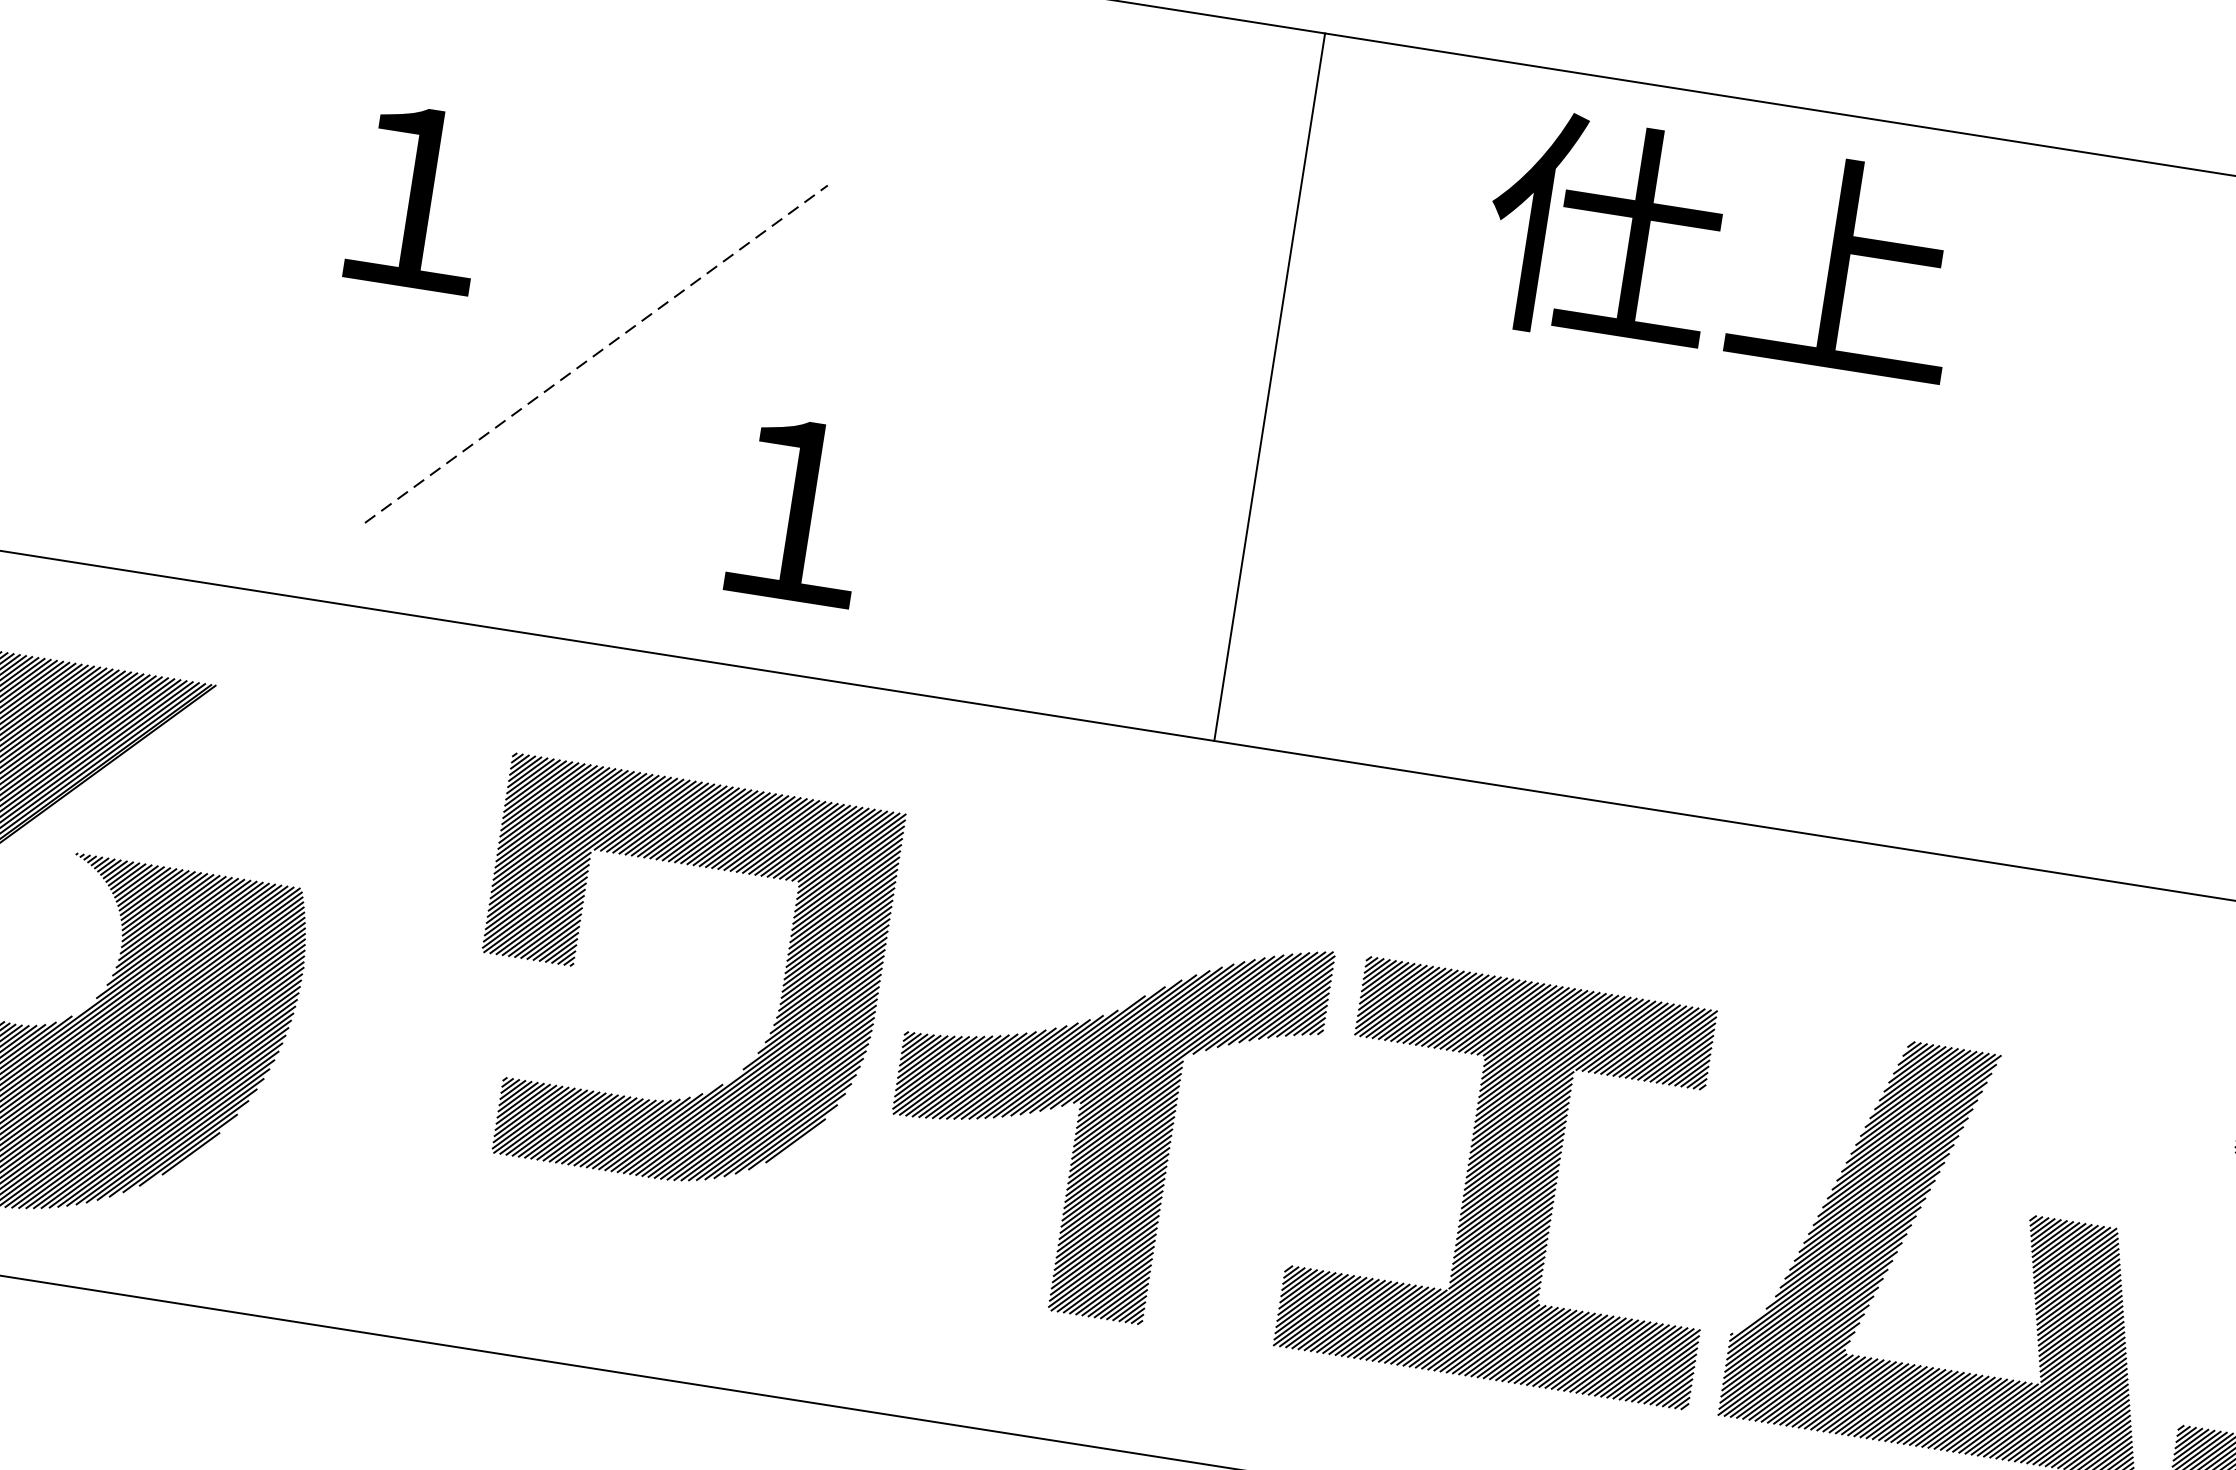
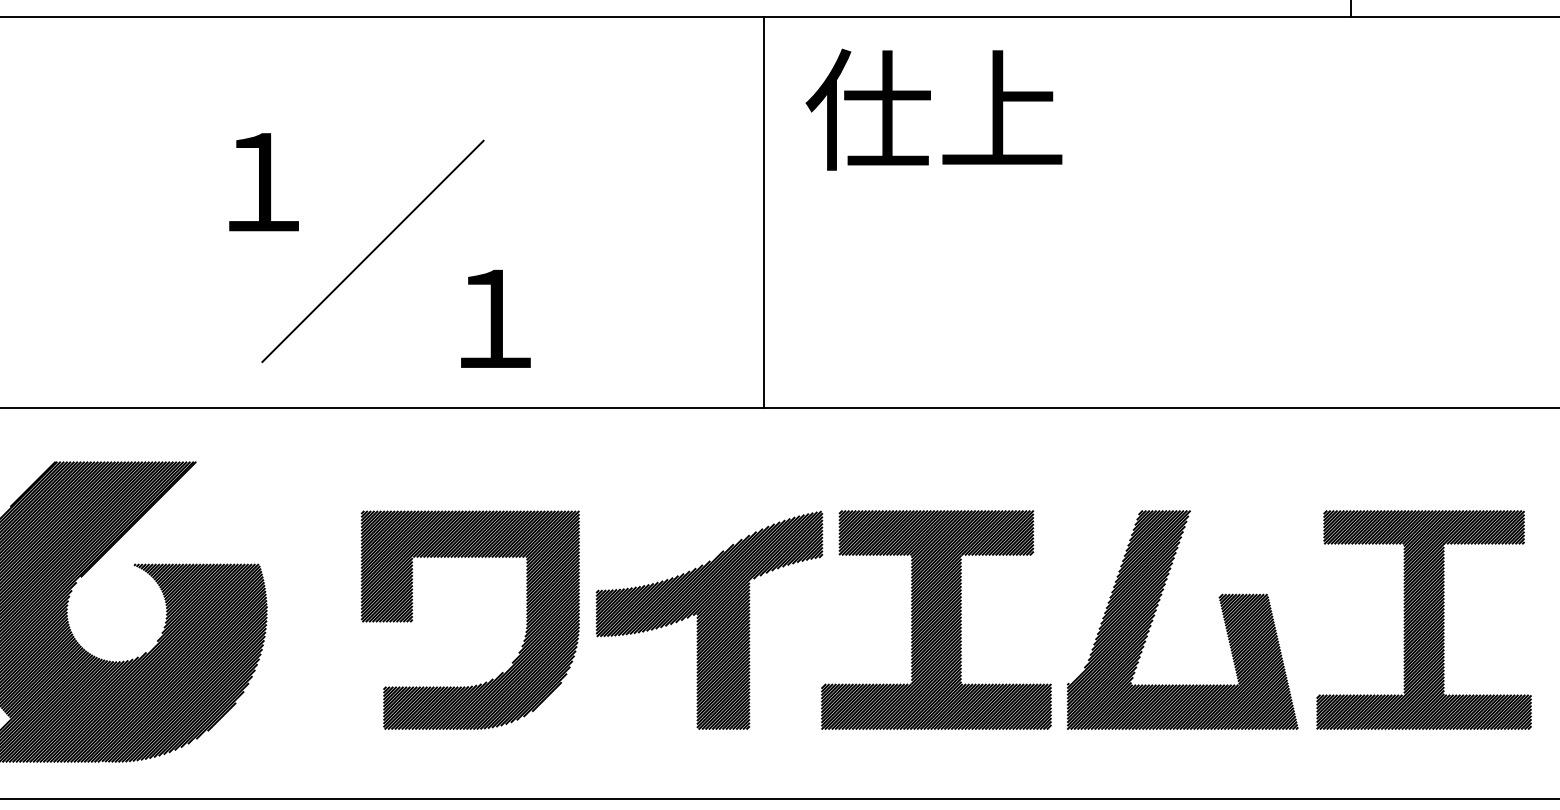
text: (1722, 248) -> (933, 109), moved
line: (597, 354) -> (373, 251), dashed -> solid
line: (1270, 385) -> (764, 211), moved
part: (575, 964) -> (413, 620), moved

